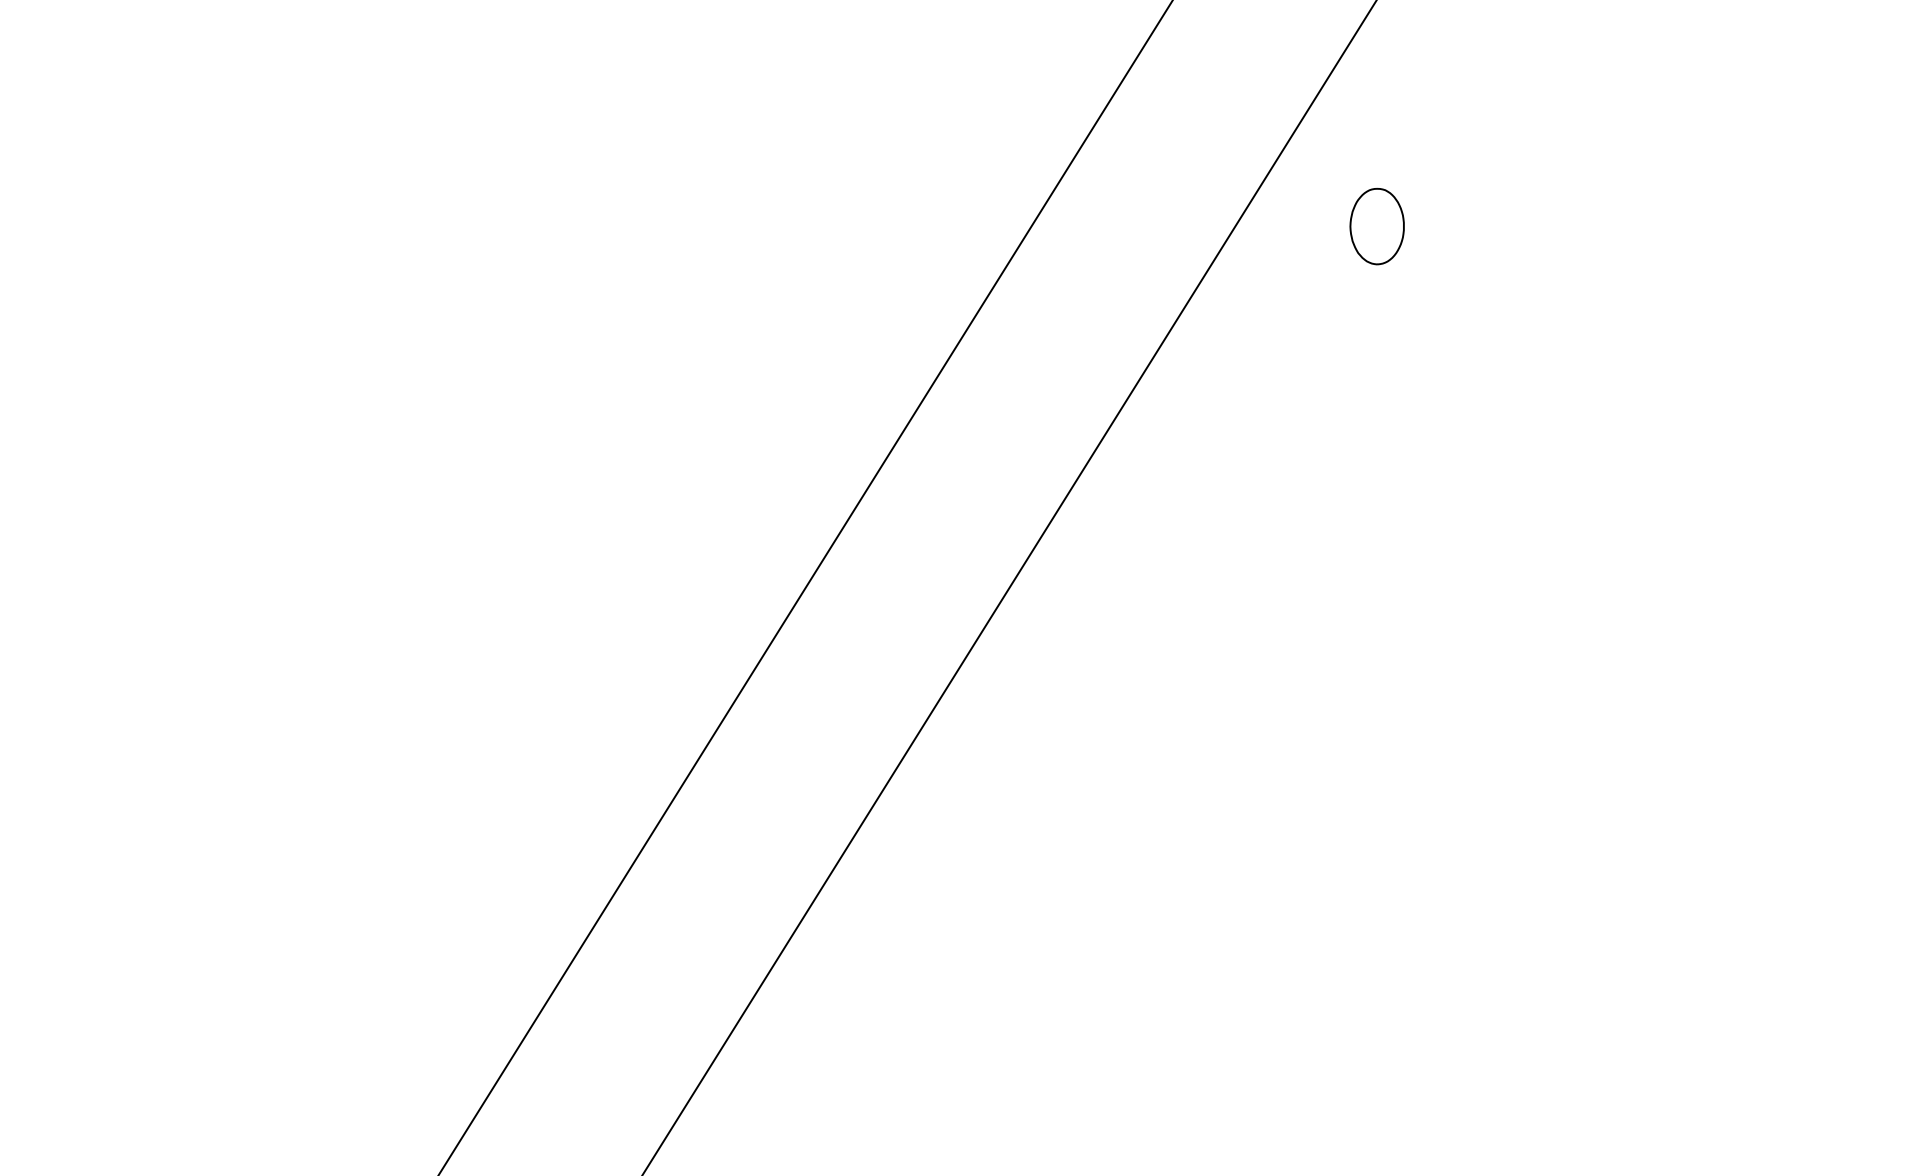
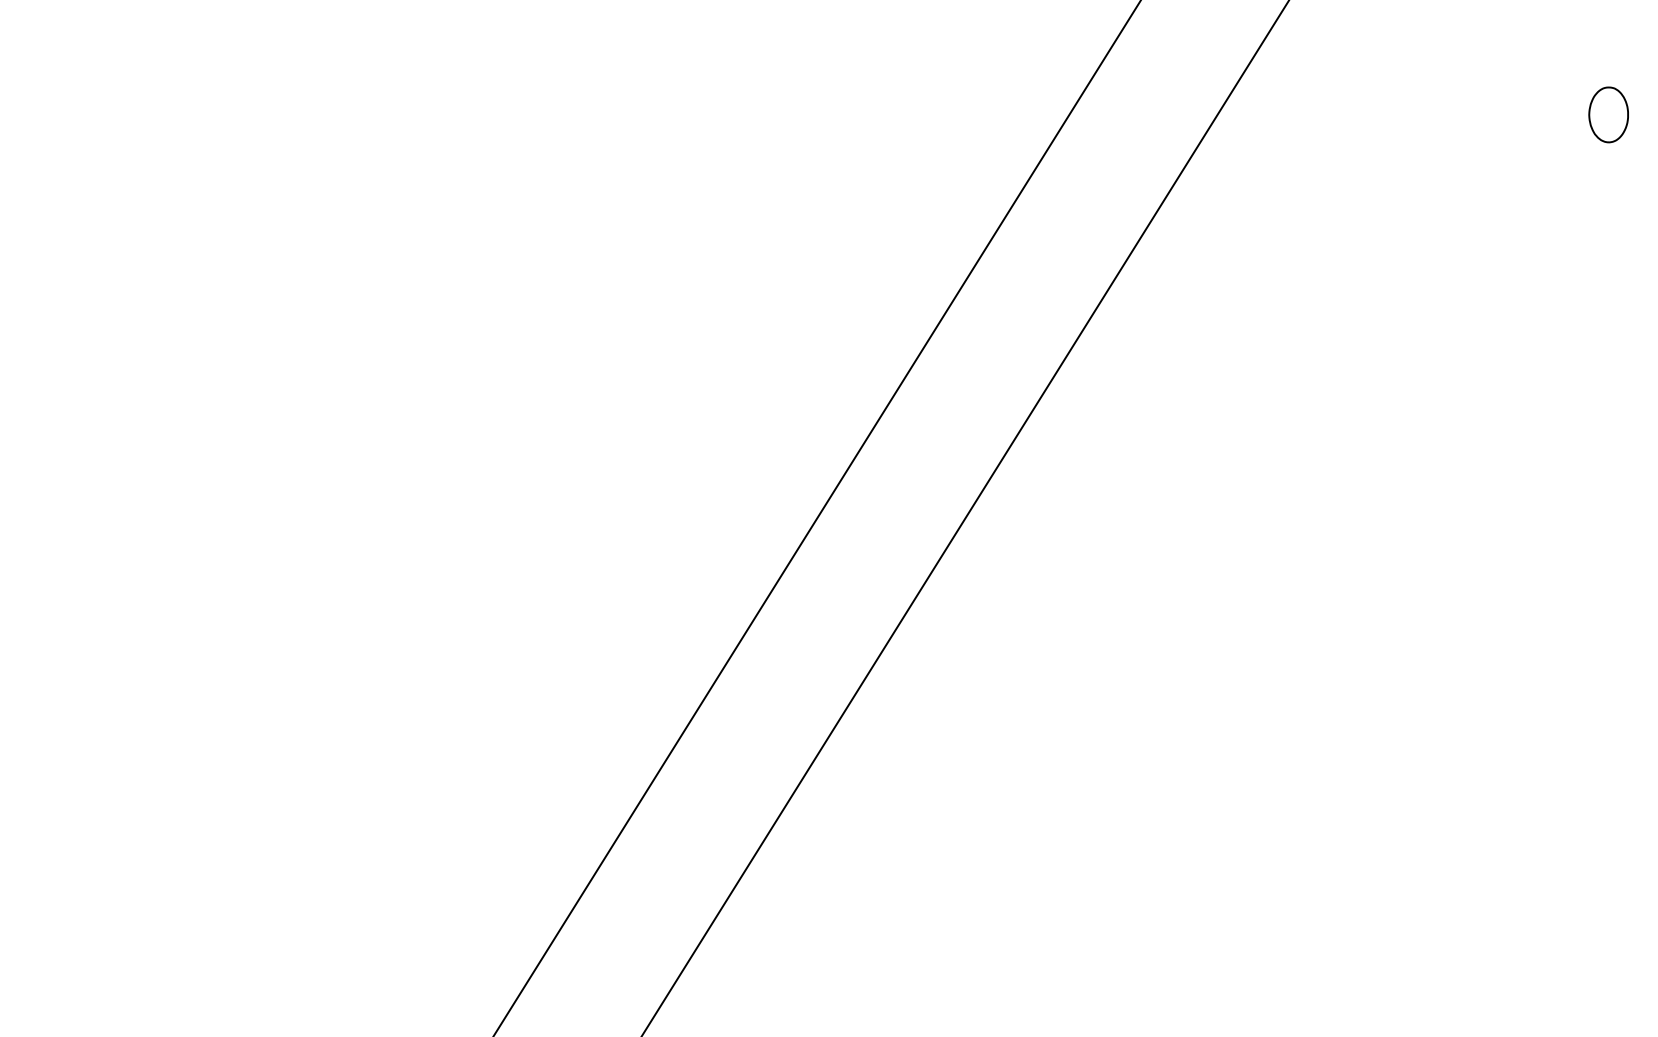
part: (1376, 225) -> (1608, 114), moved

